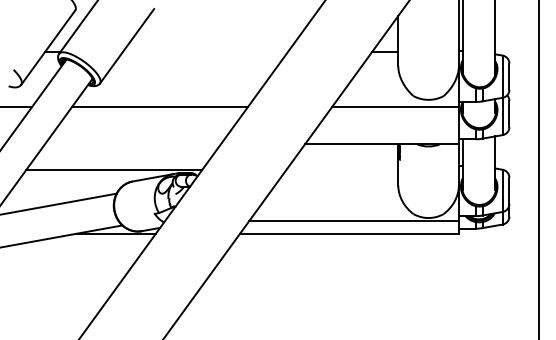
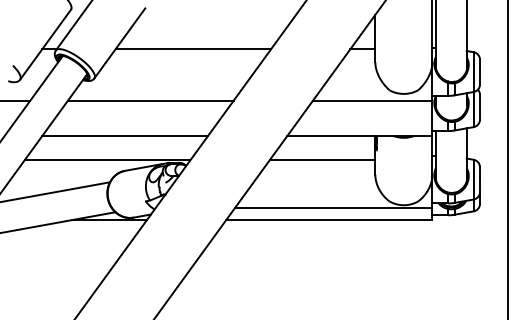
line: (205, 52) -> (193, 49), added
line: (133, 143) -> (125, 135), added
line: (342, 170) -> (322, 160), added

